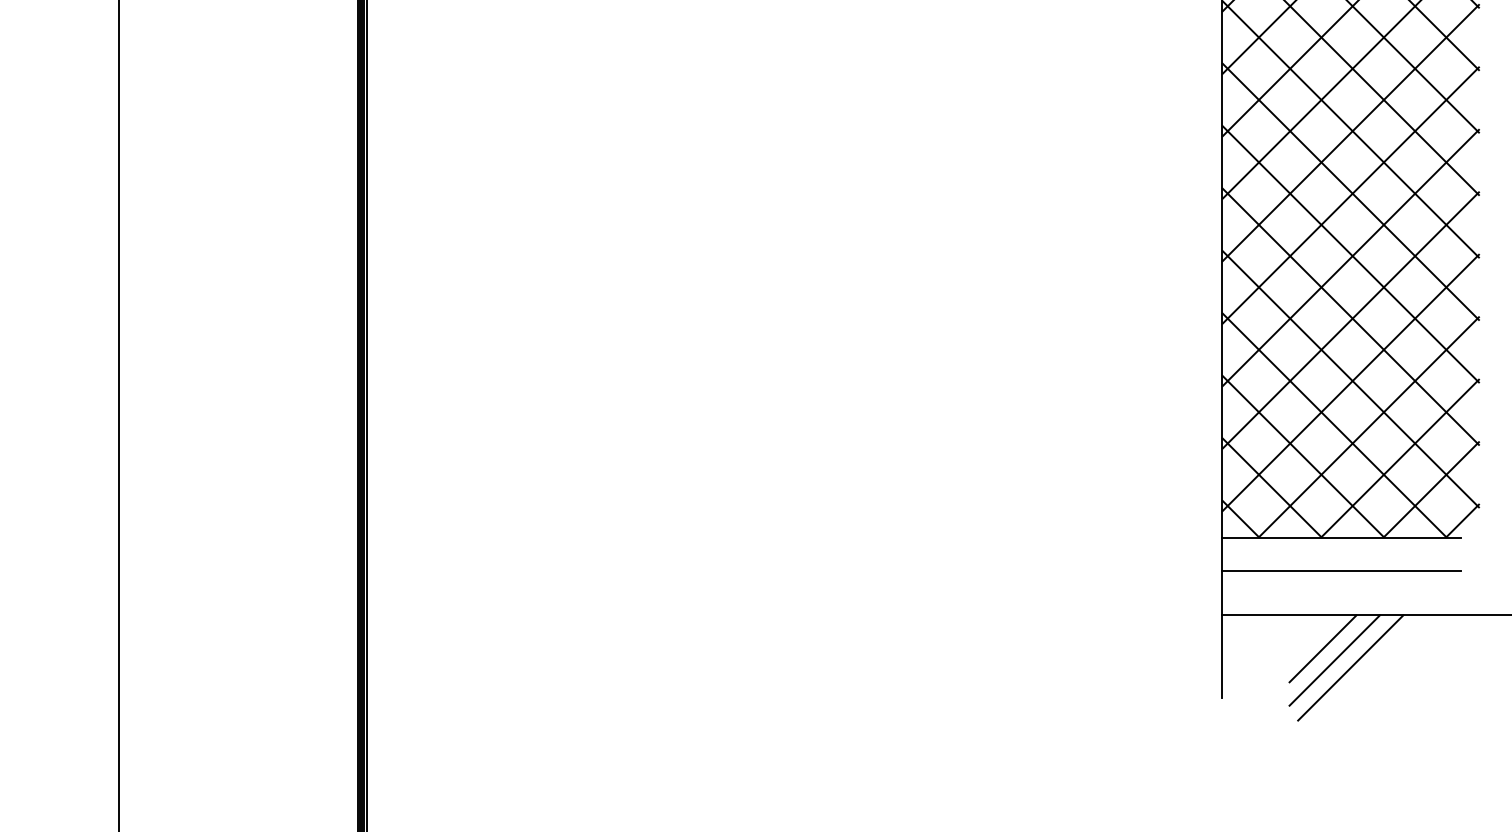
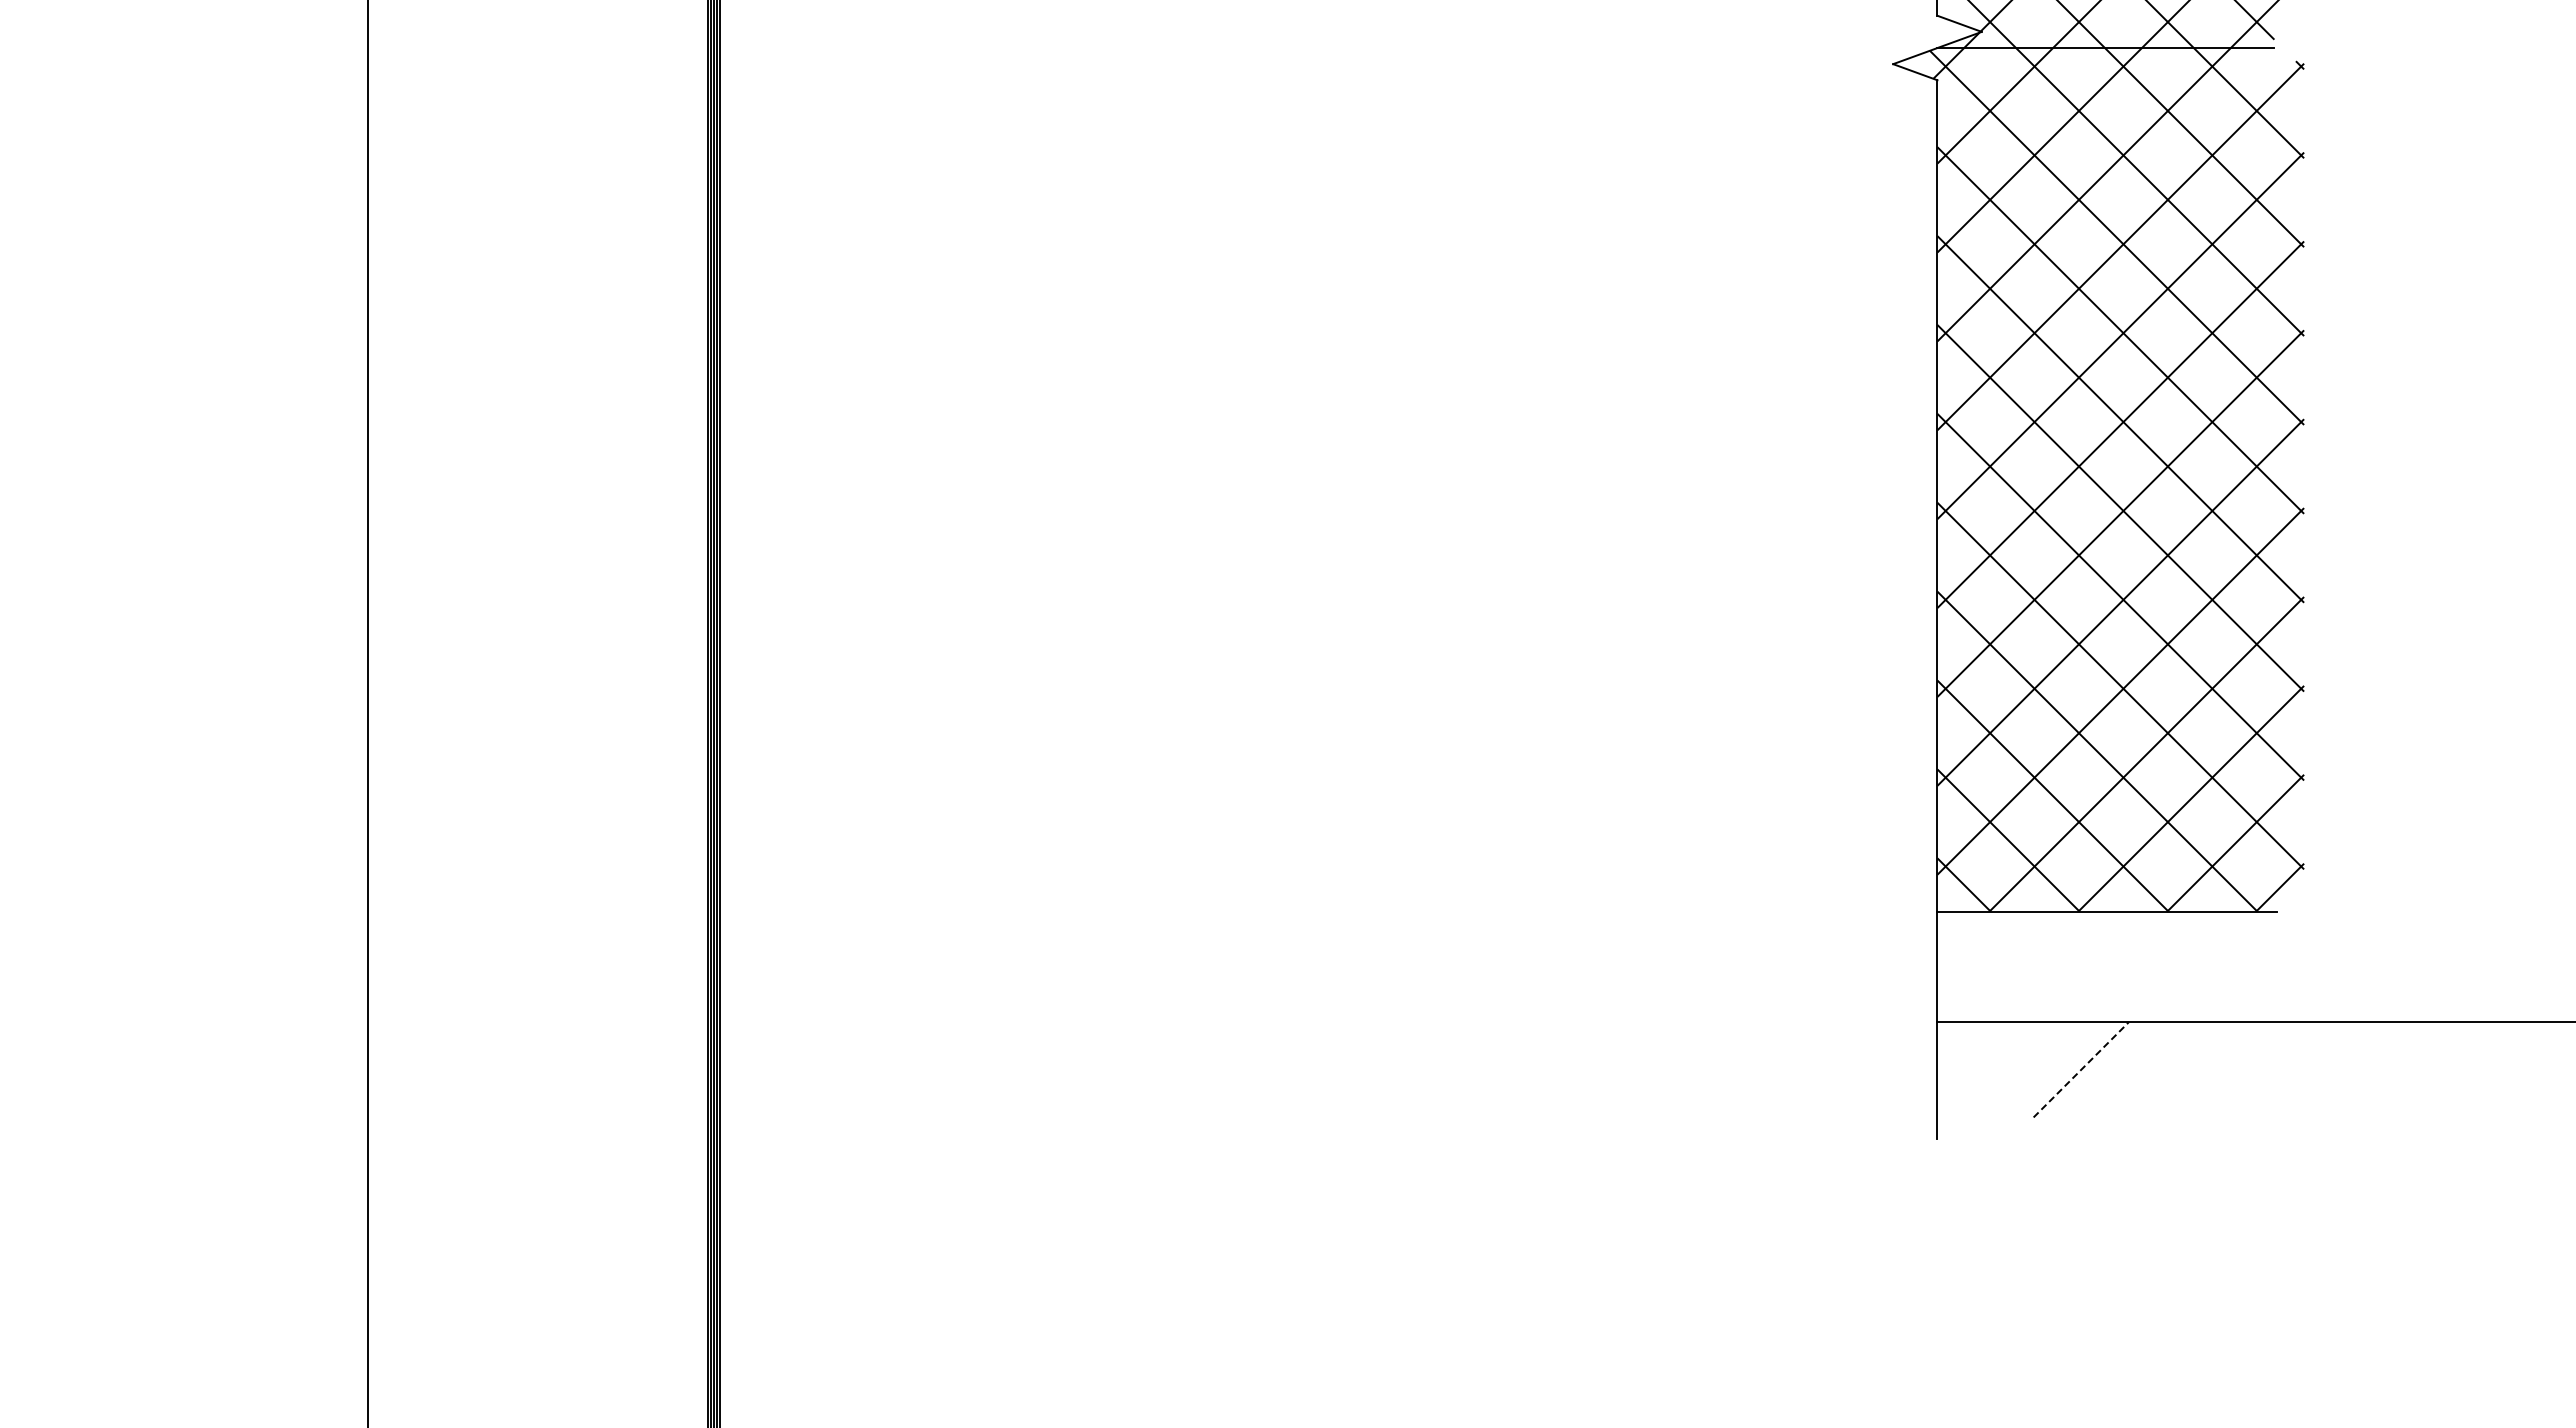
line: (1340, 571) -> (2106, 959), removed
line: (1323, 648) -> (2081, 1069), solid -> dashed
line: (1334, 660) -> (2097, 1086), removed
line: (1350, 667) -> (2120, 1096), removed

